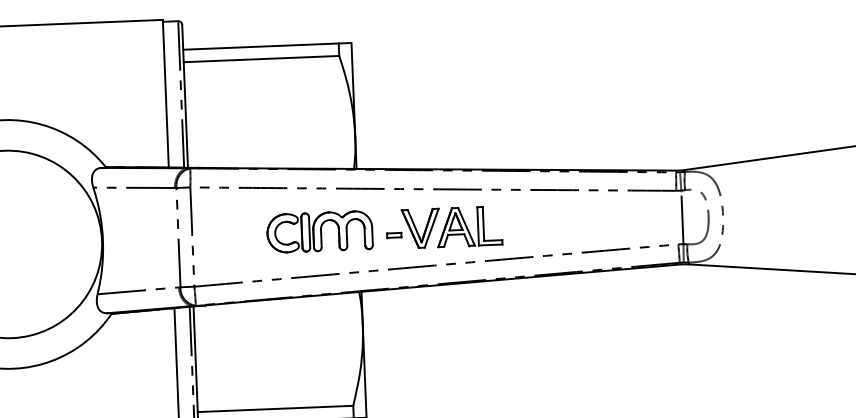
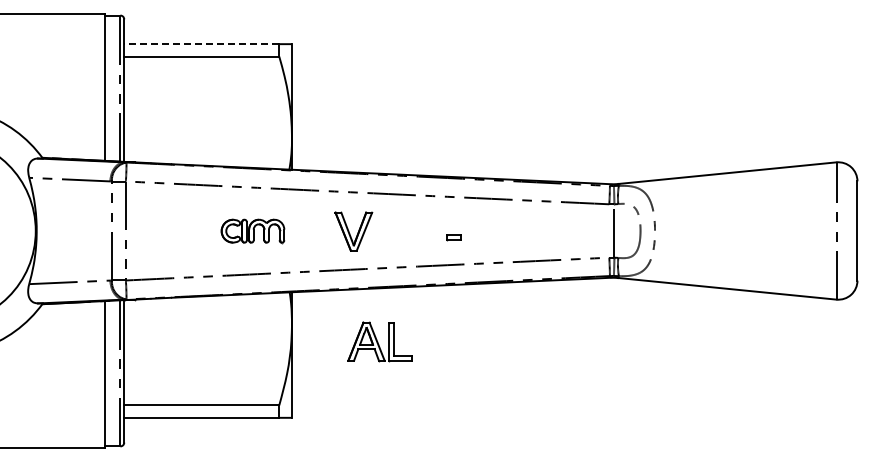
line: (260, 46) -> (201, 44), solid -> dashed
part: (468, 226) -> (379, 341), moved
part: (319, 232) -> (252, 231), size x0.6
part: (393, 235) -> (453, 237), moved

